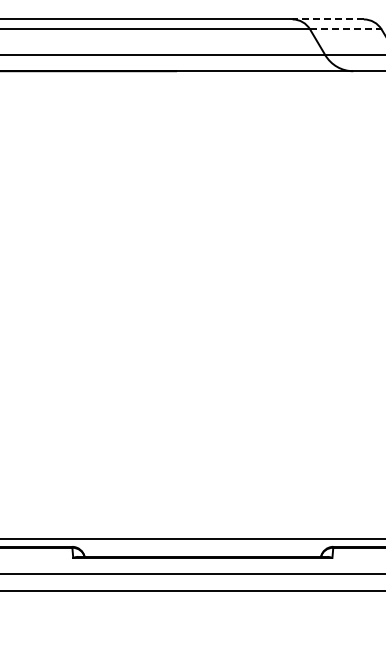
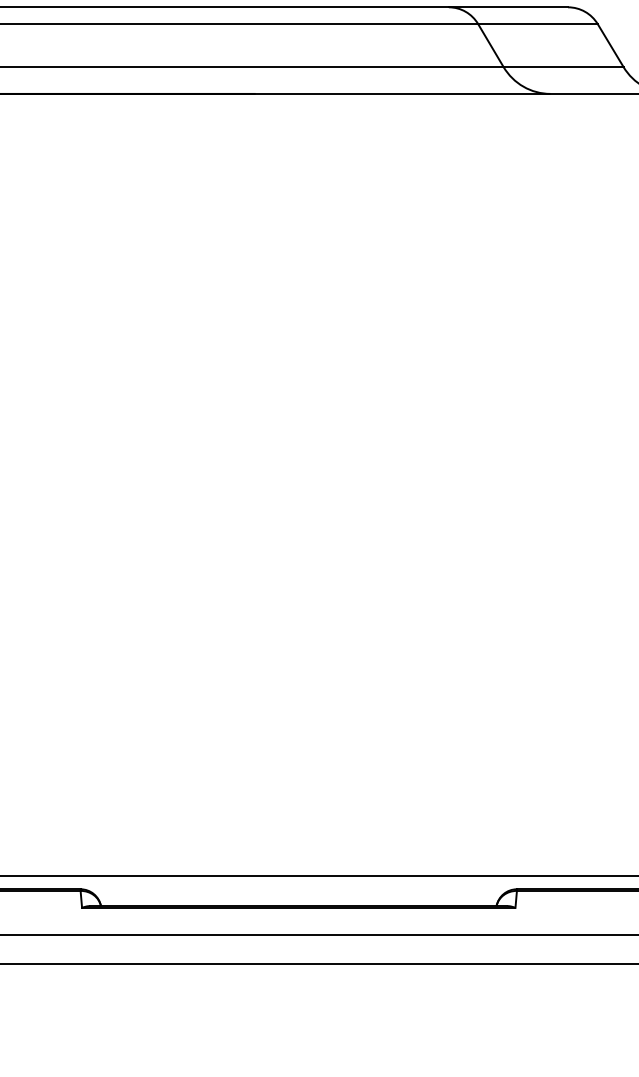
line: (328, 19) -> (508, 7), dashed -> solid
line: (345, 29) -> (537, 24), dashed -> solid

